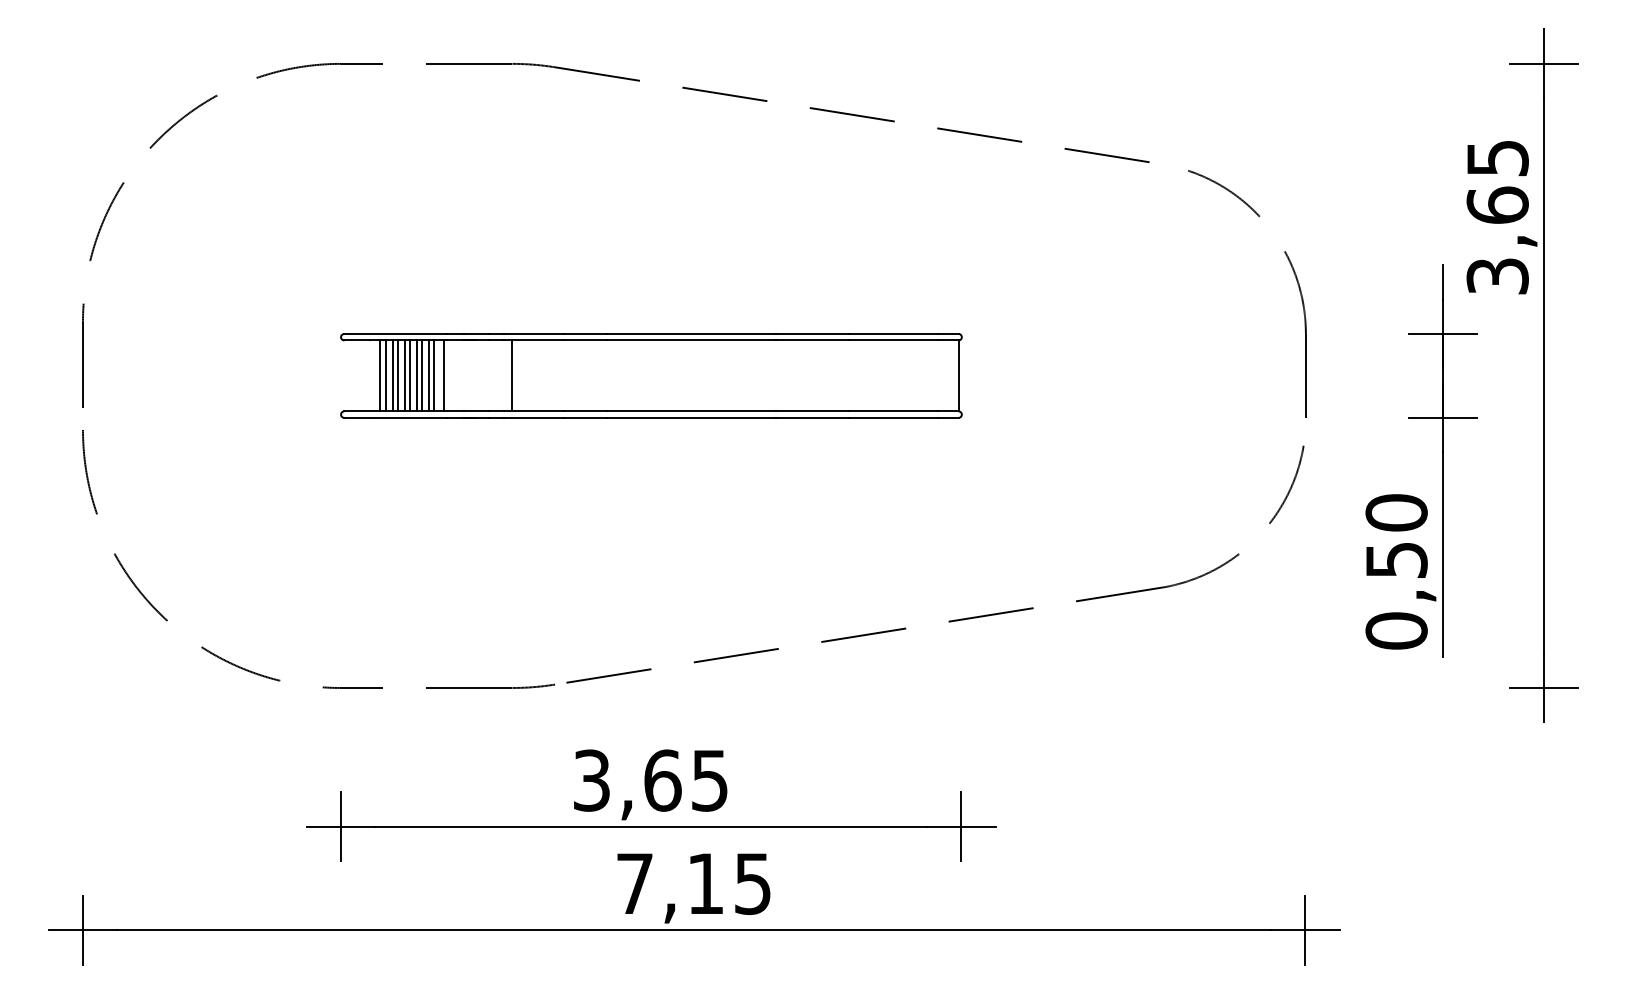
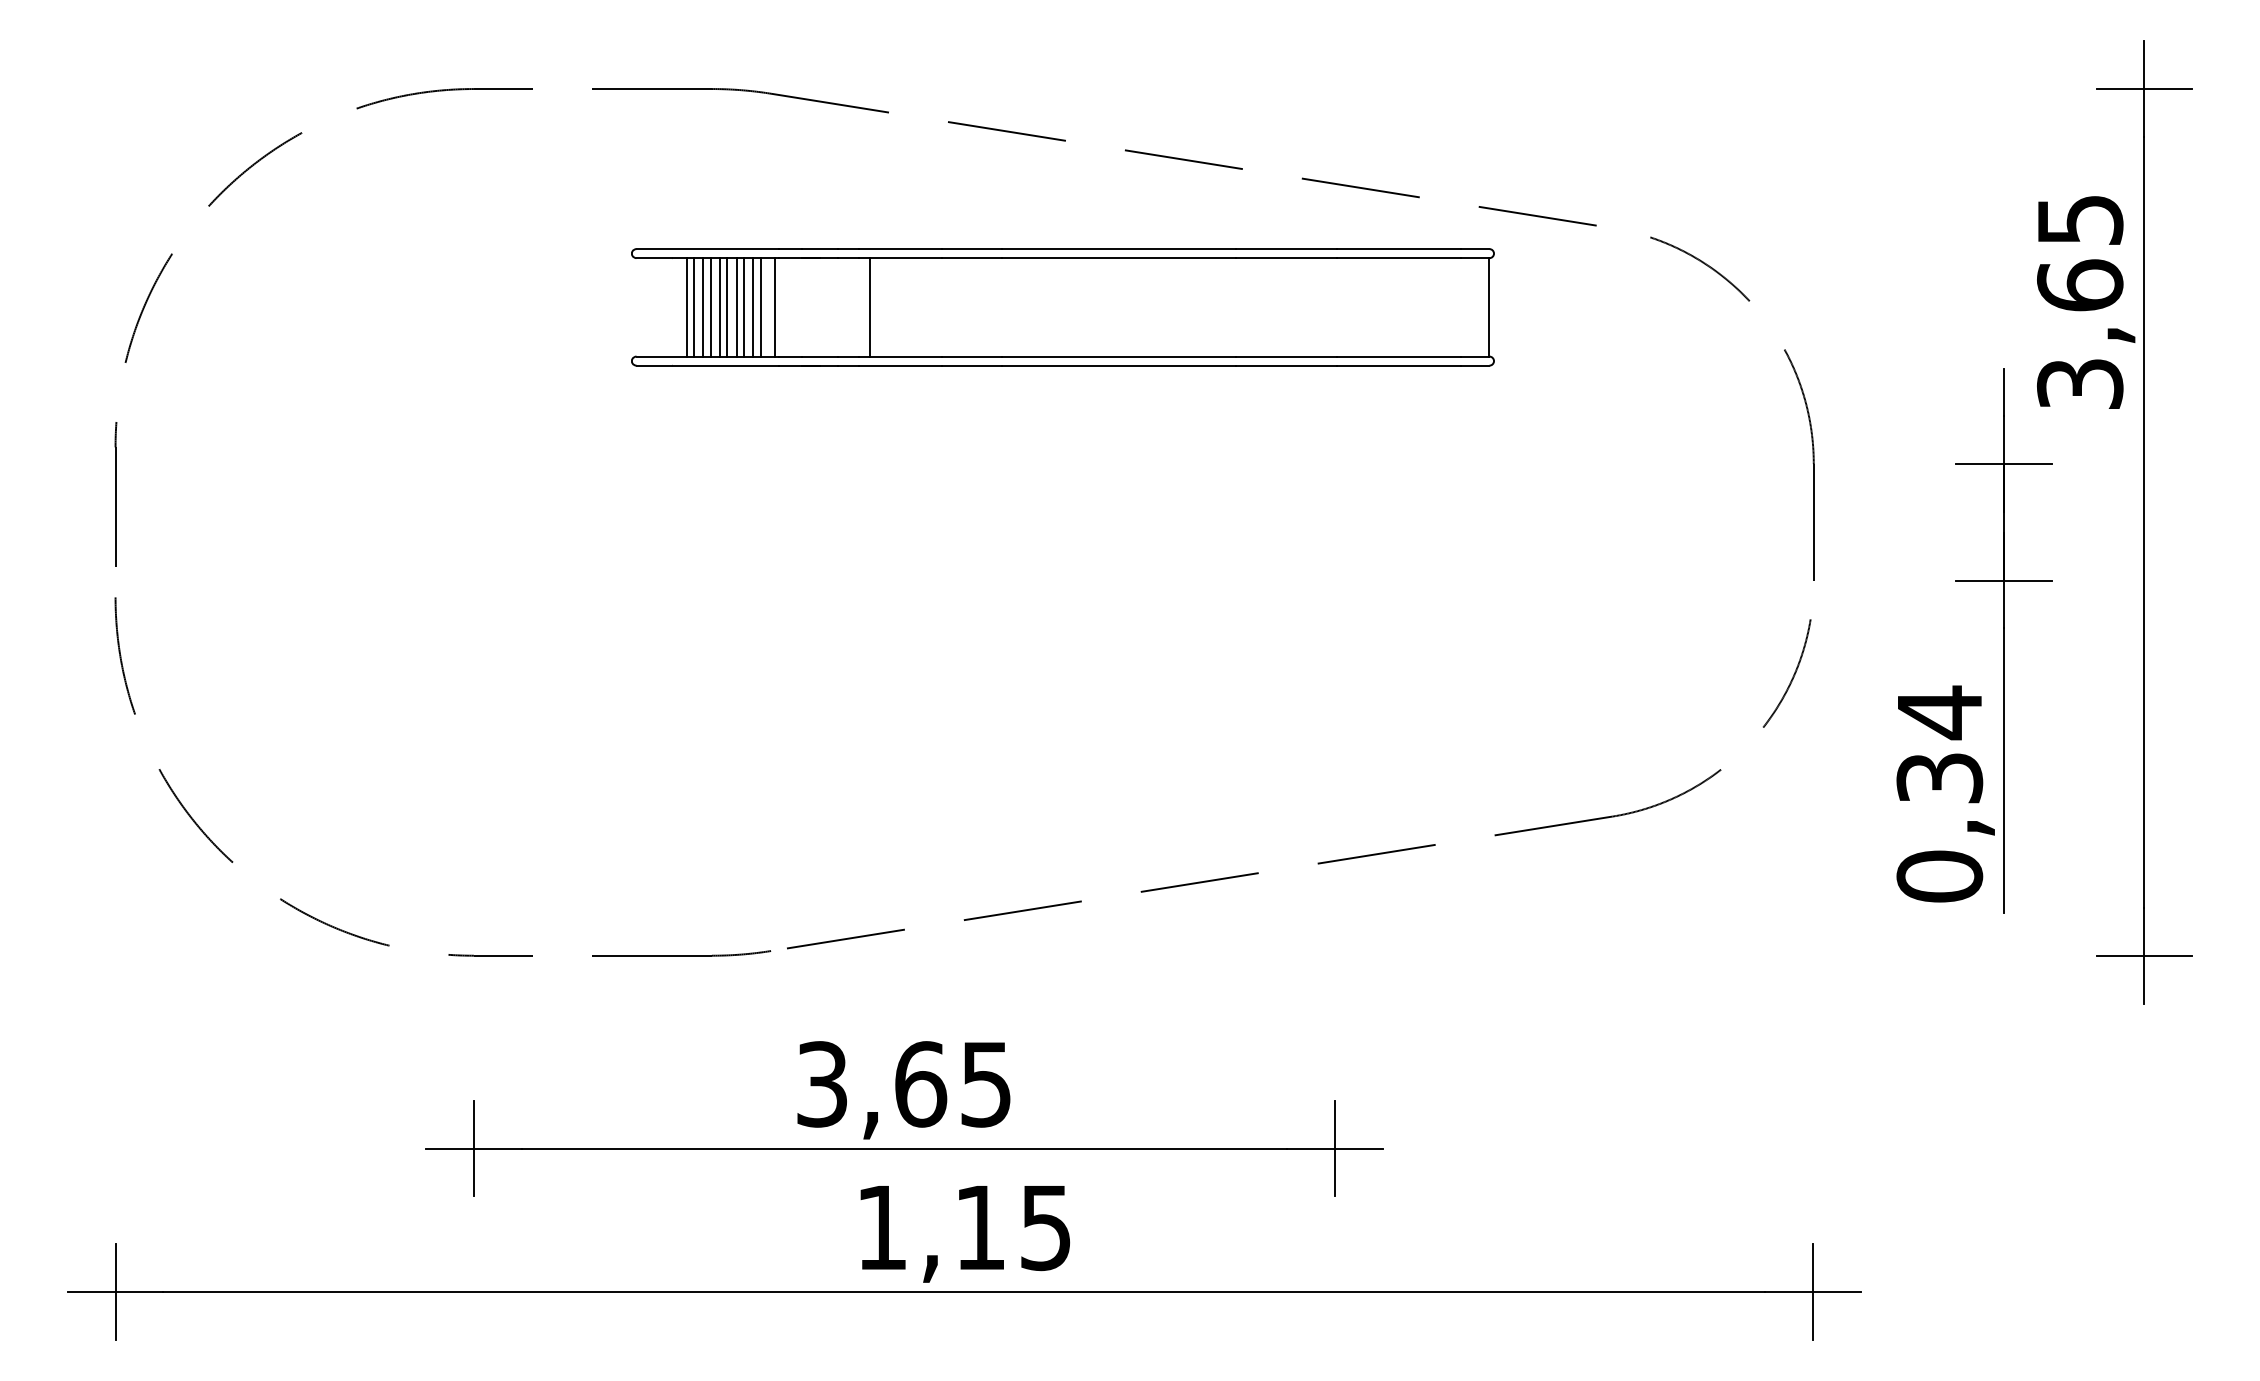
part: (651, 376) -> (1062, 307), moved
text: (1396, 535) -> (1939, 744), 0,50 -> 0,34
text: (634, 883) -> (881, 1227), 7,15 -> 1,15

